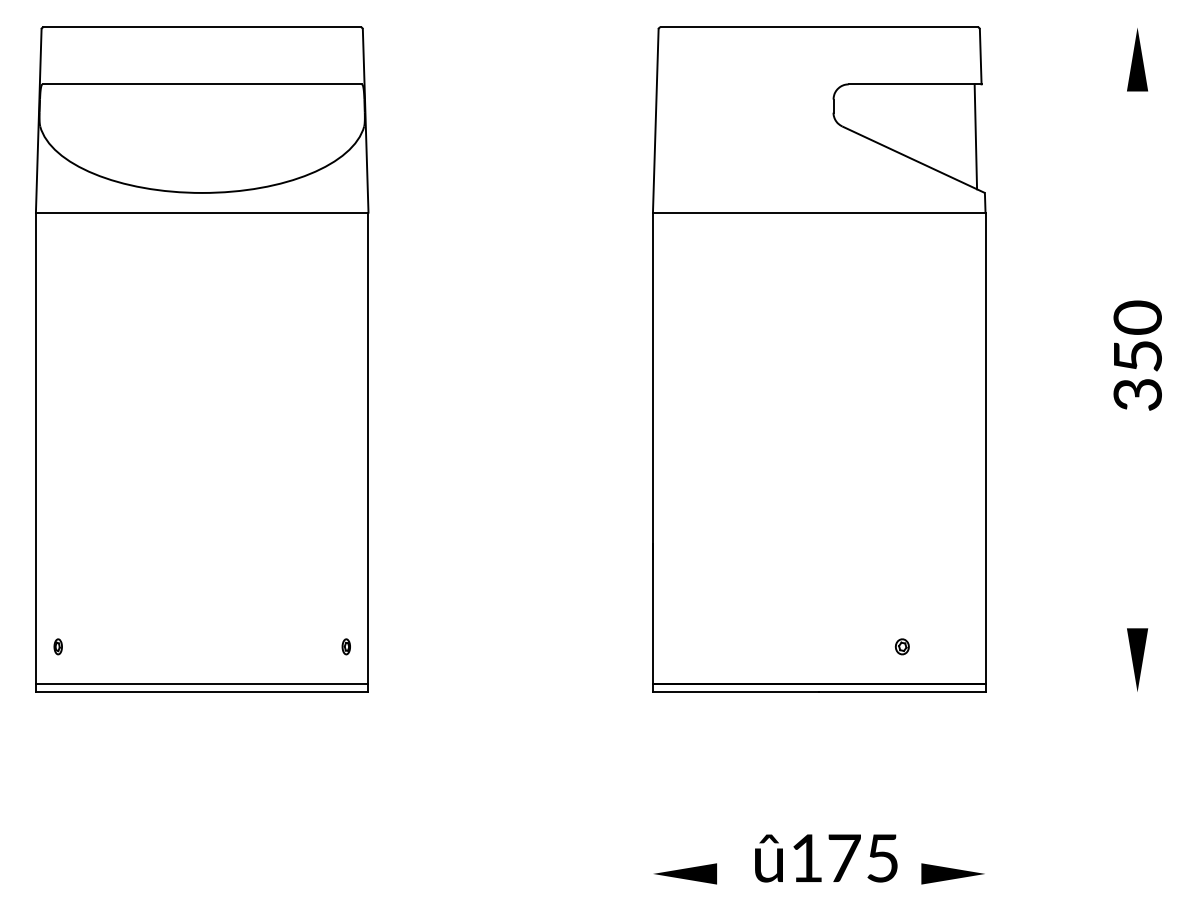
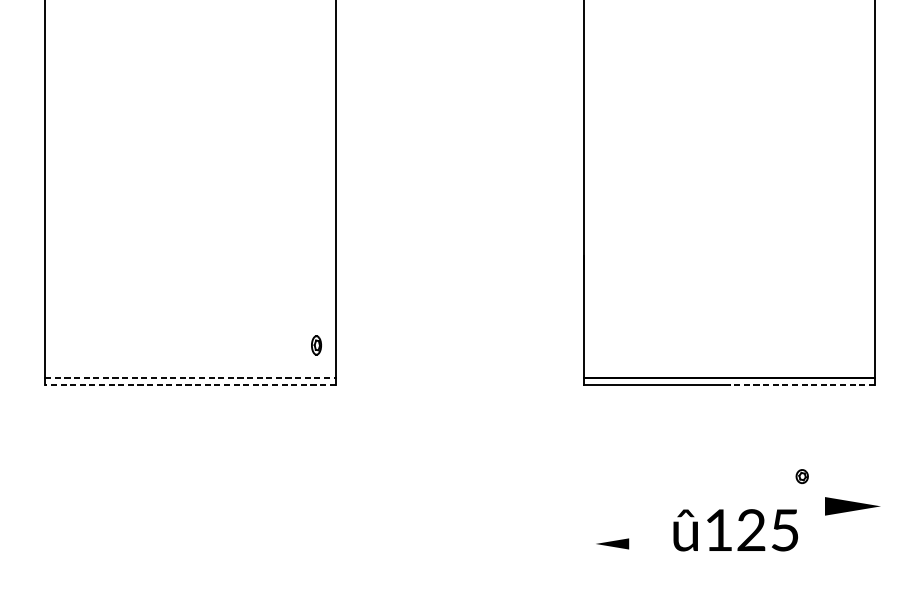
part: (57, 646) -> (64, 345), removed
part: (345, 646) -> (315, 345), size x1.4
part: (901, 646) -> (801, 476), moved
line: (202, 683) -> (190, 377), solid -> dashed
line: (201, 692) -> (189, 385), solid -> dashed
line: (901, 692) -> (801, 385), solid -> dashed
text: (844, 857) -> (751, 529), 75 -> 25
part: (684, 873) -> (611, 543), size x0.6
part: (952, 873) -> (852, 505), moved

